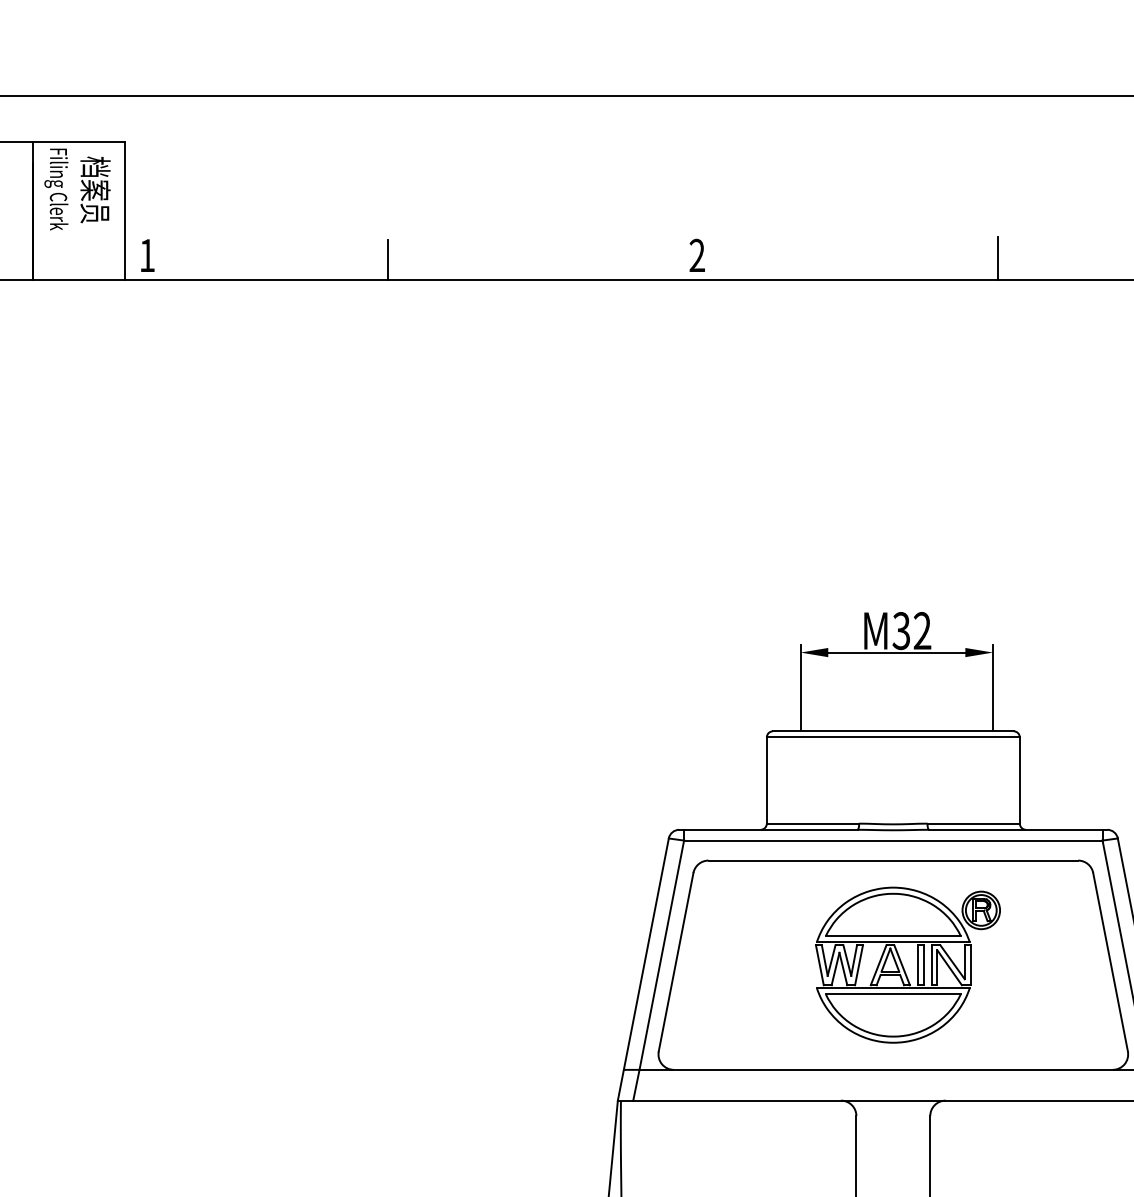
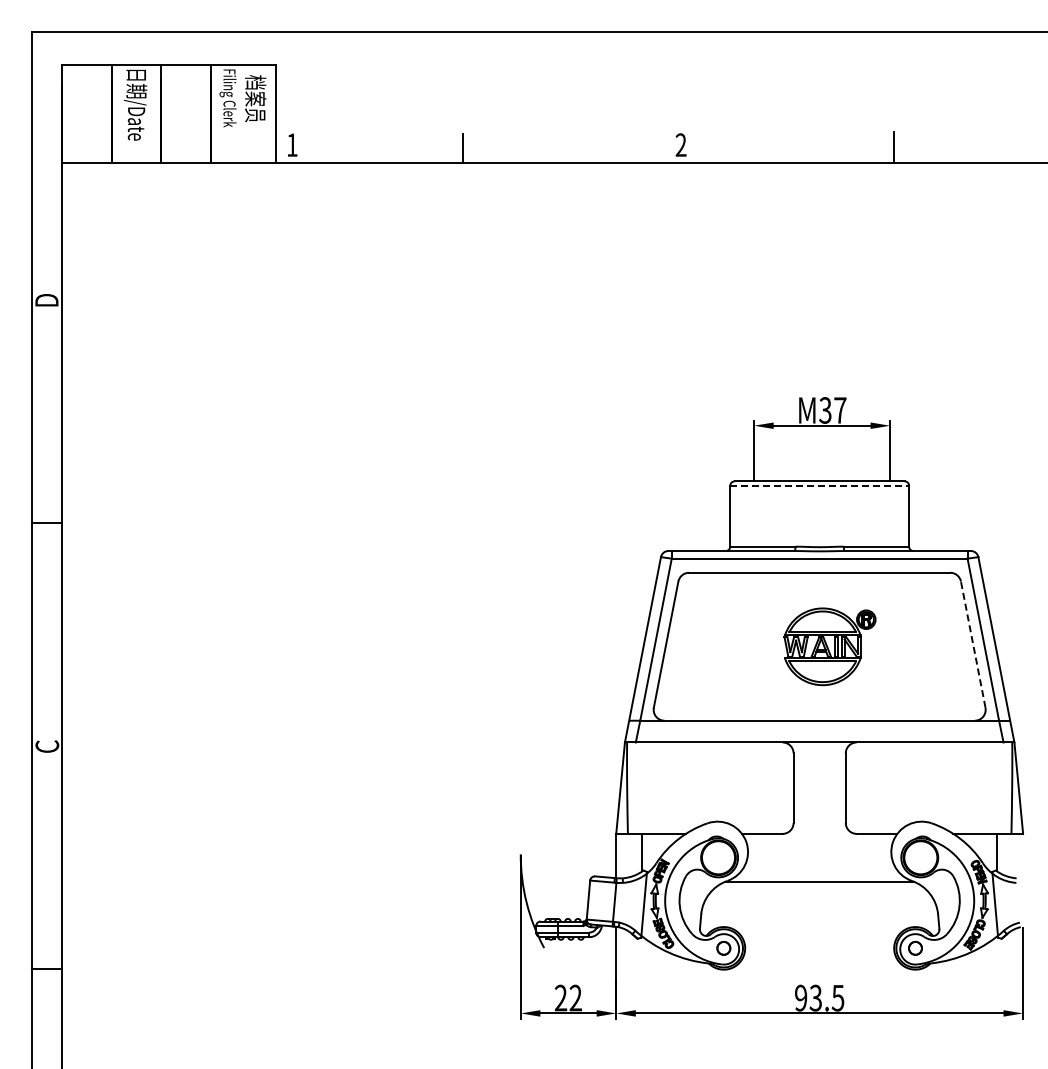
text: (922, 631) -> (840, 410), M32 -> M37
line: (894, 737) -> (820, 485), solid -> dashed
line: (1110, 962) -> (973, 644), solid -> dashed
part: (907, 964) -> (829, 646), size x0.7

